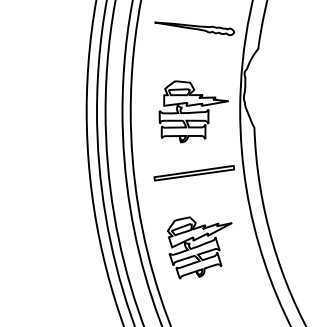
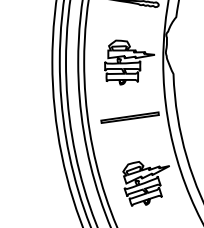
part: (194, 173) -> (130, 117), moved
part: (199, 247) -> (146, 183), moved

